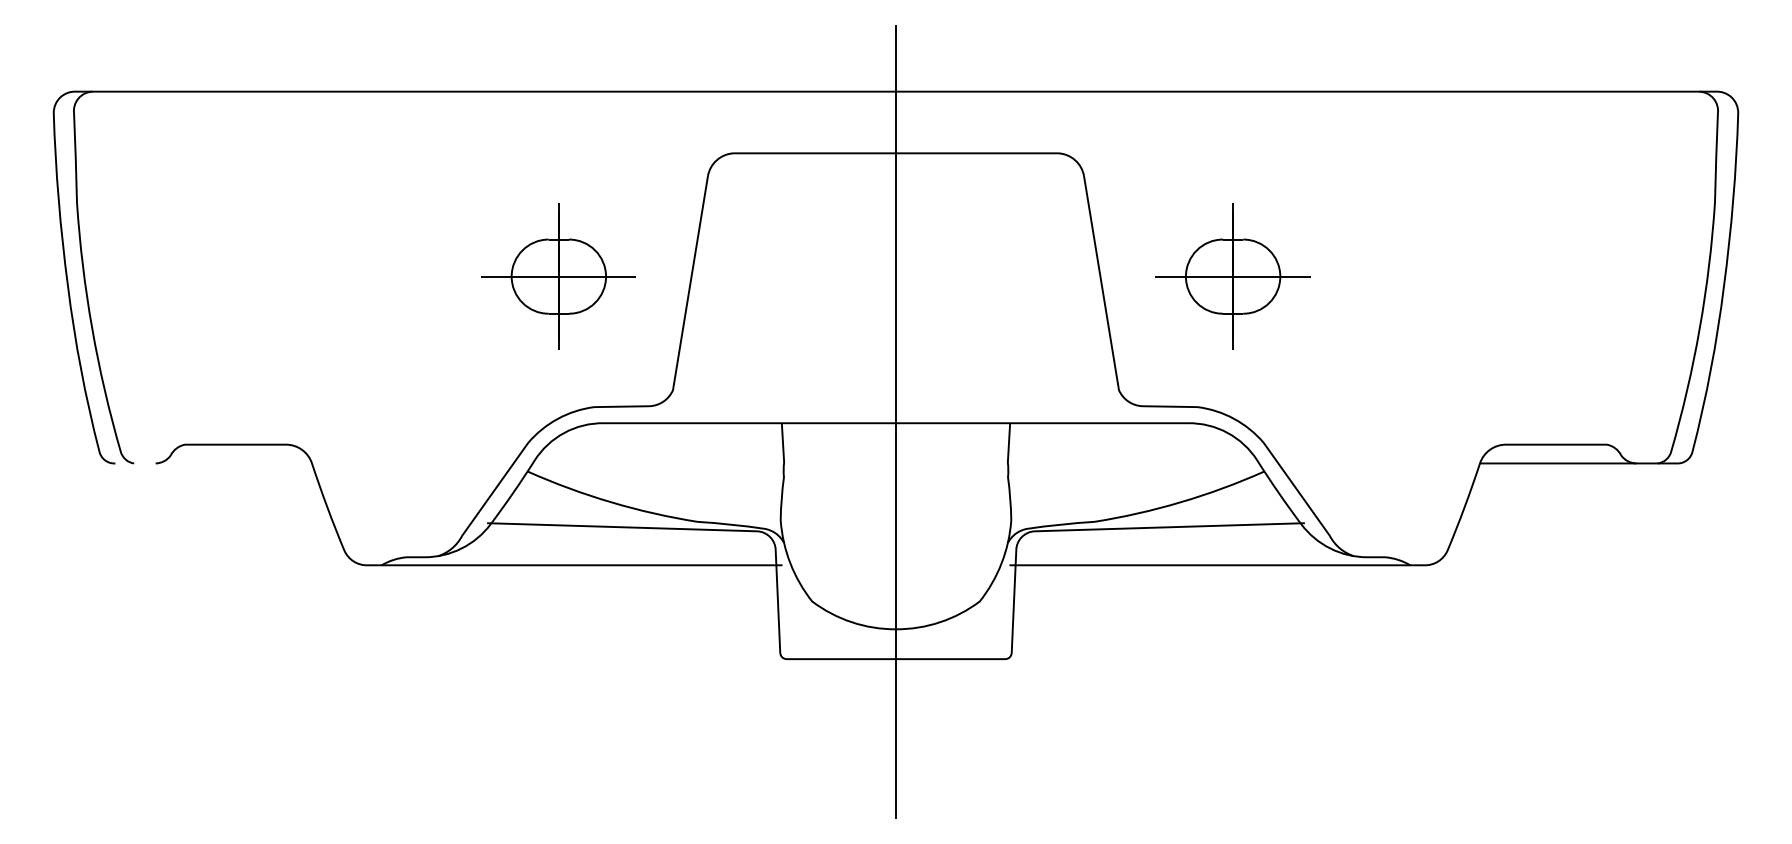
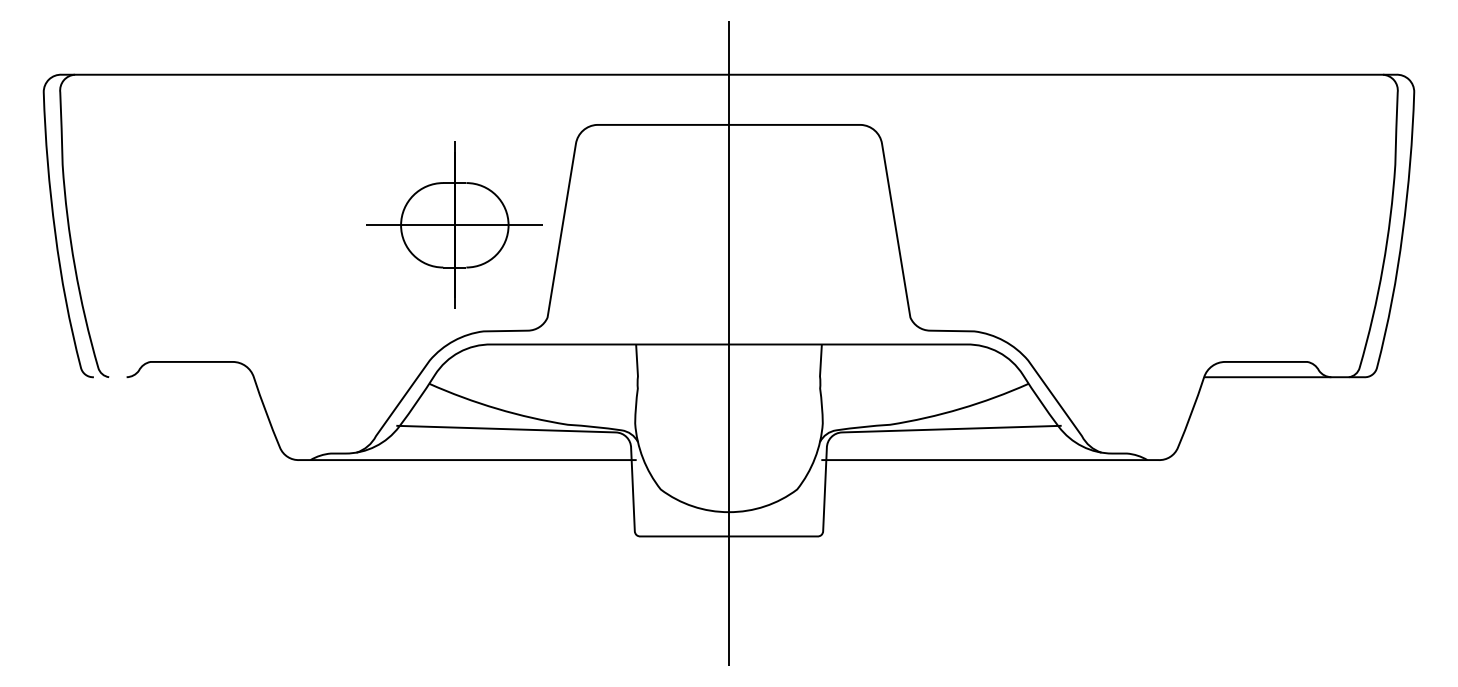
part: (558, 276) -> (454, 225), size x1.4
part: (1232, 276) -> (1002, 225), removed

